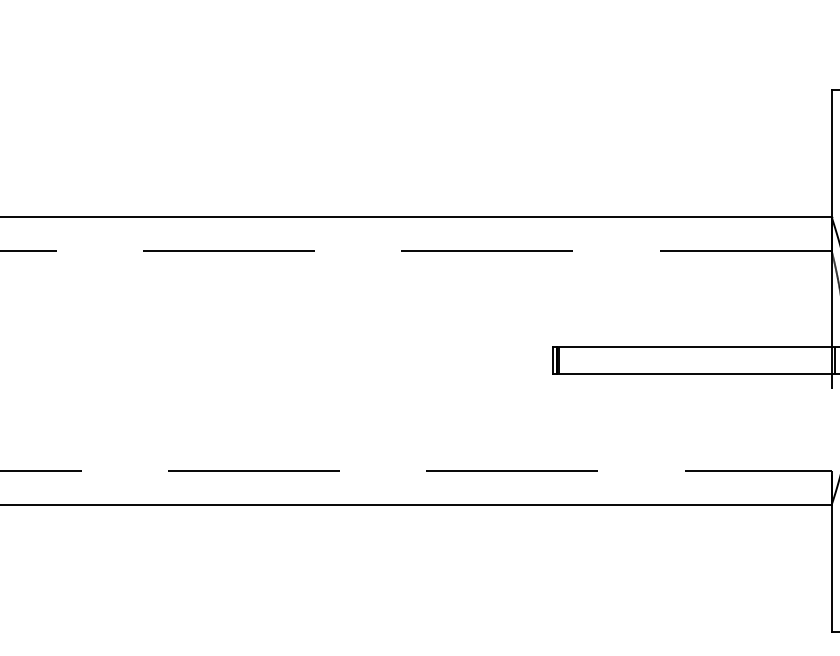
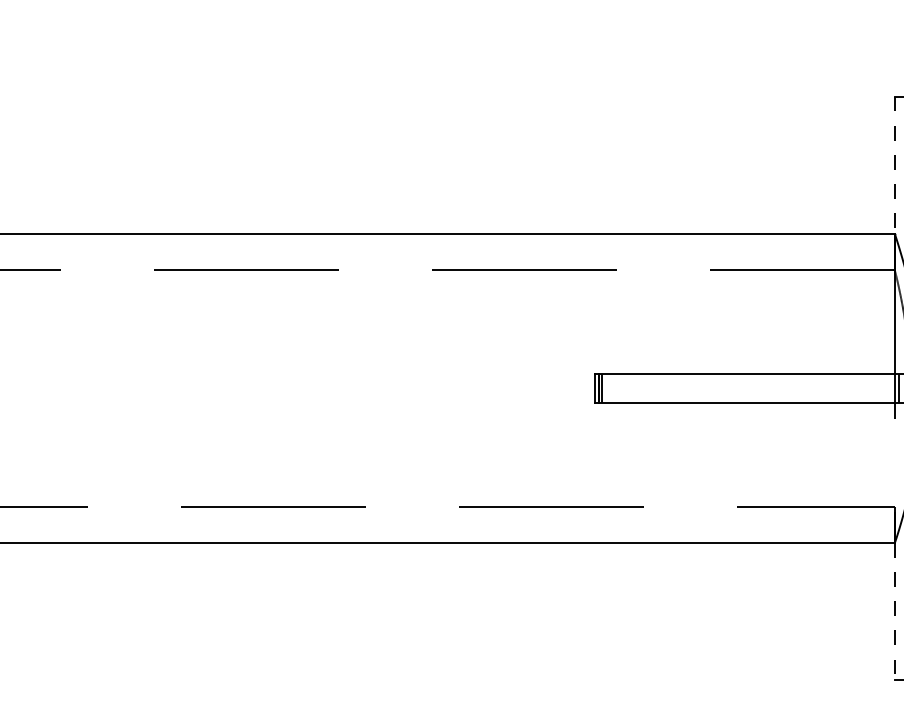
line: (831, 153) -> (894, 165), solid -> dashed
line: (831, 568) -> (894, 611), solid -> dashed

